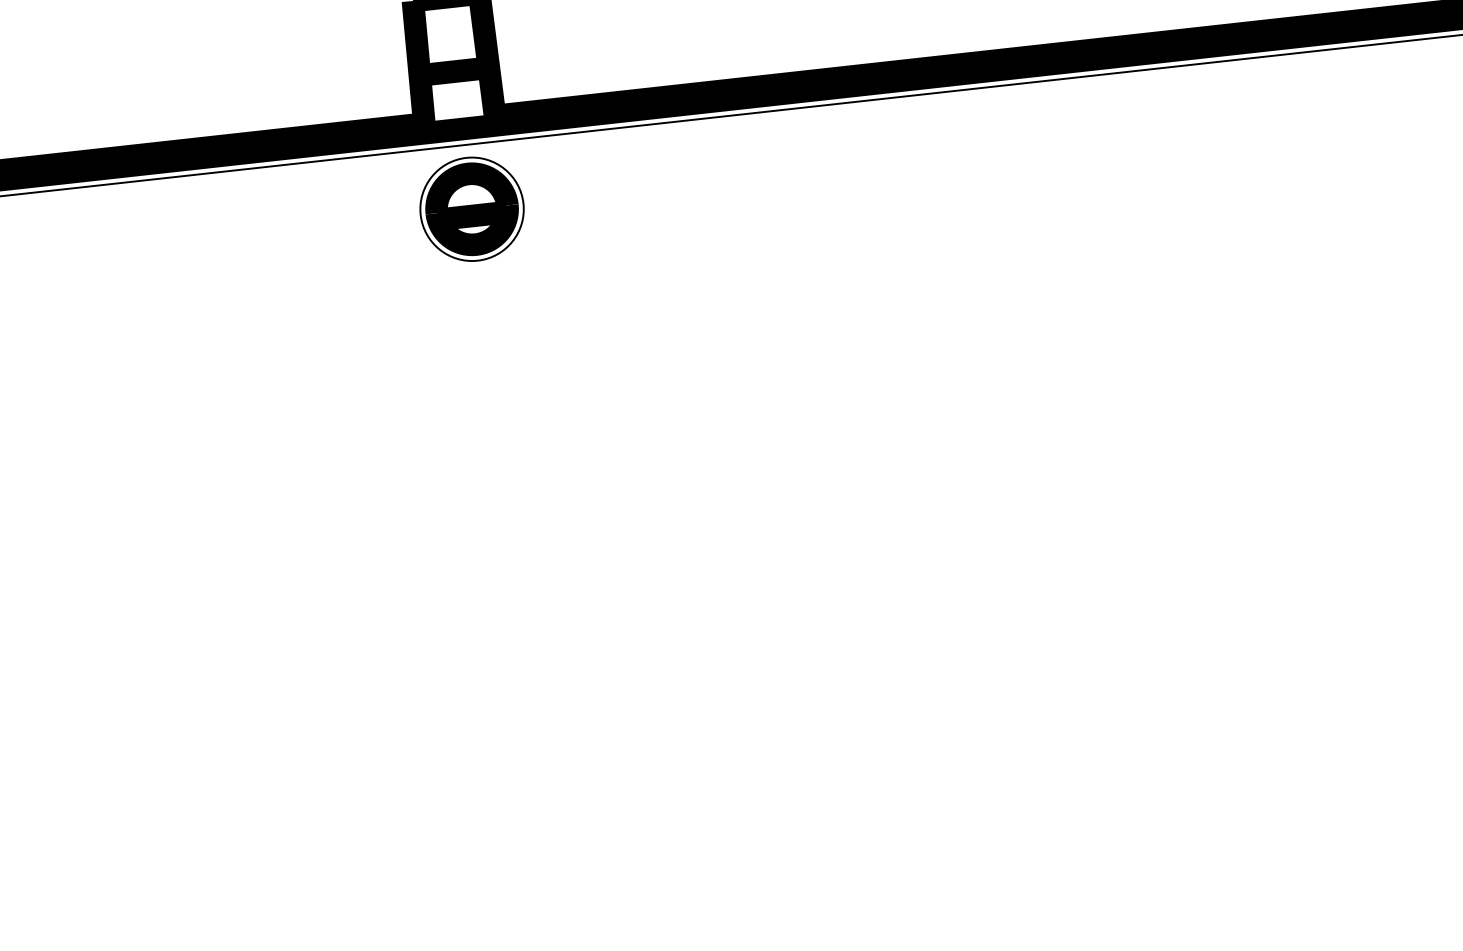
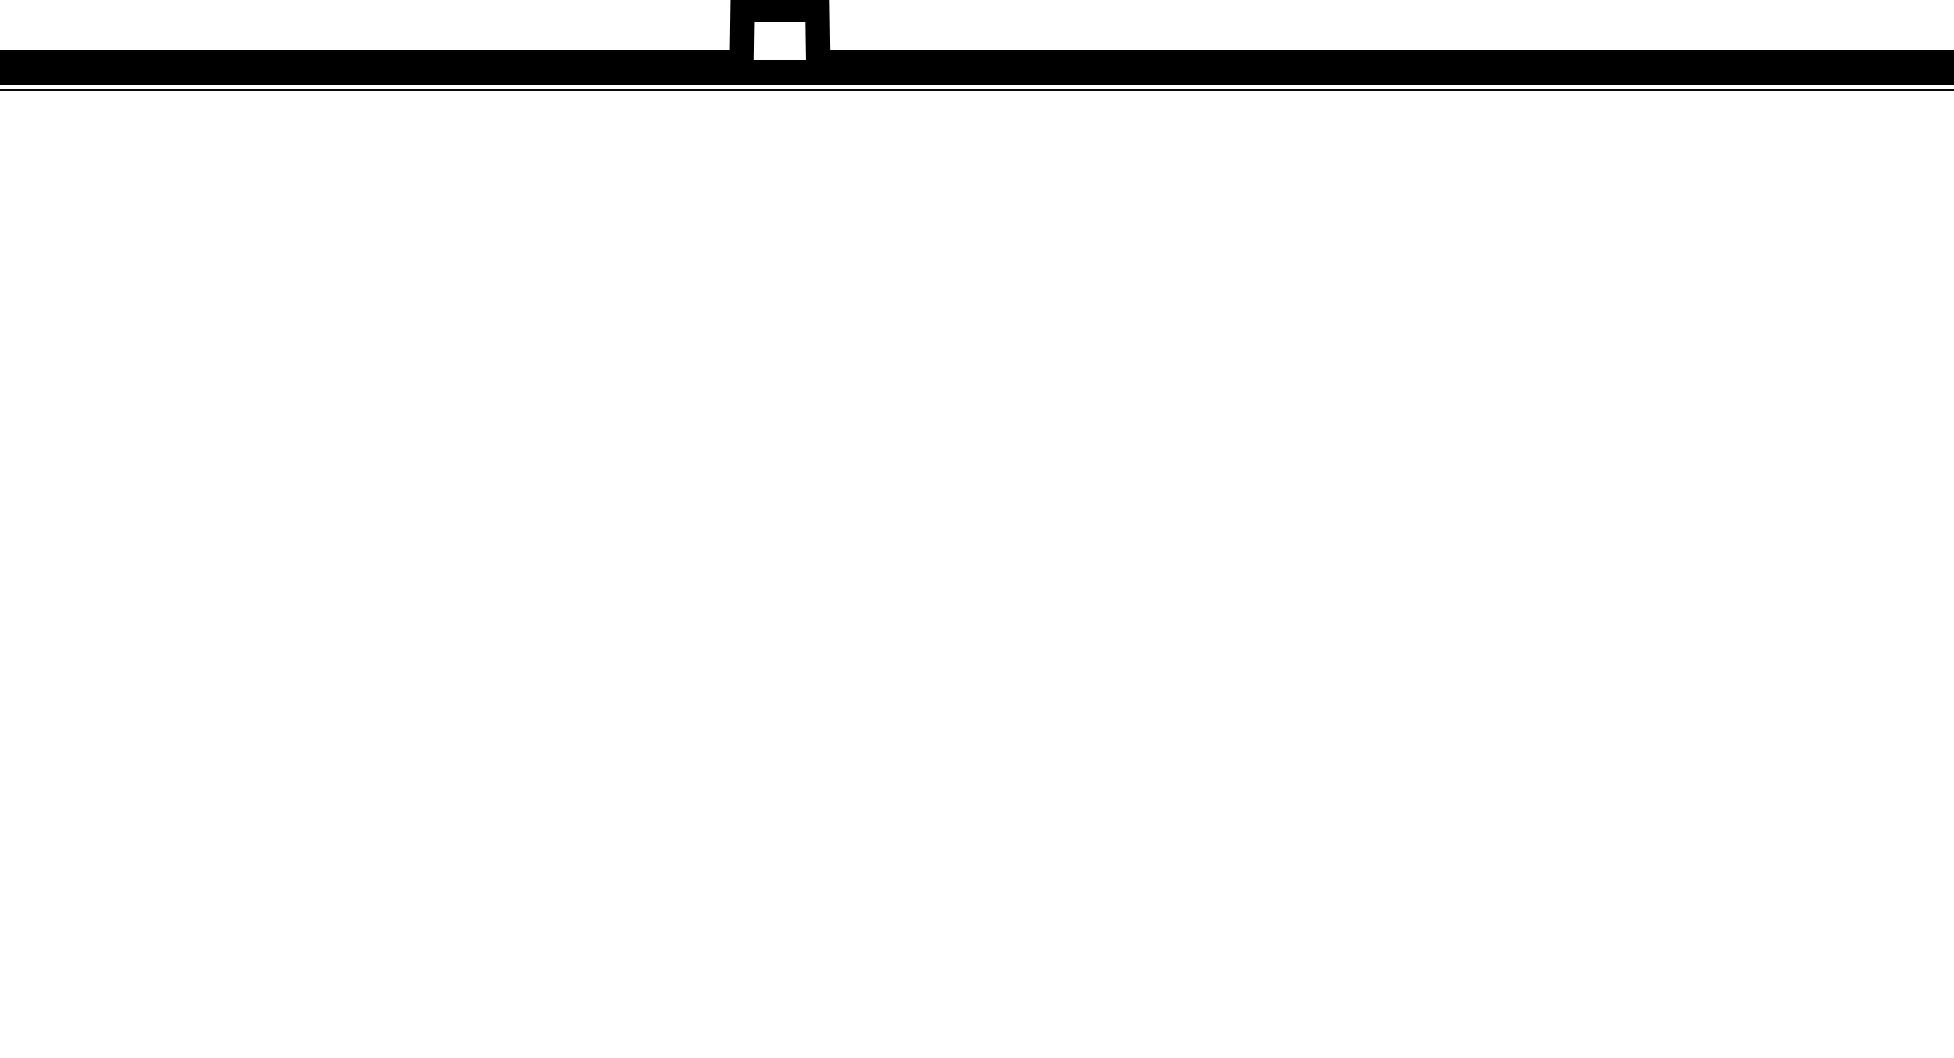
part: (471, 209) -> (782, 159), removed

